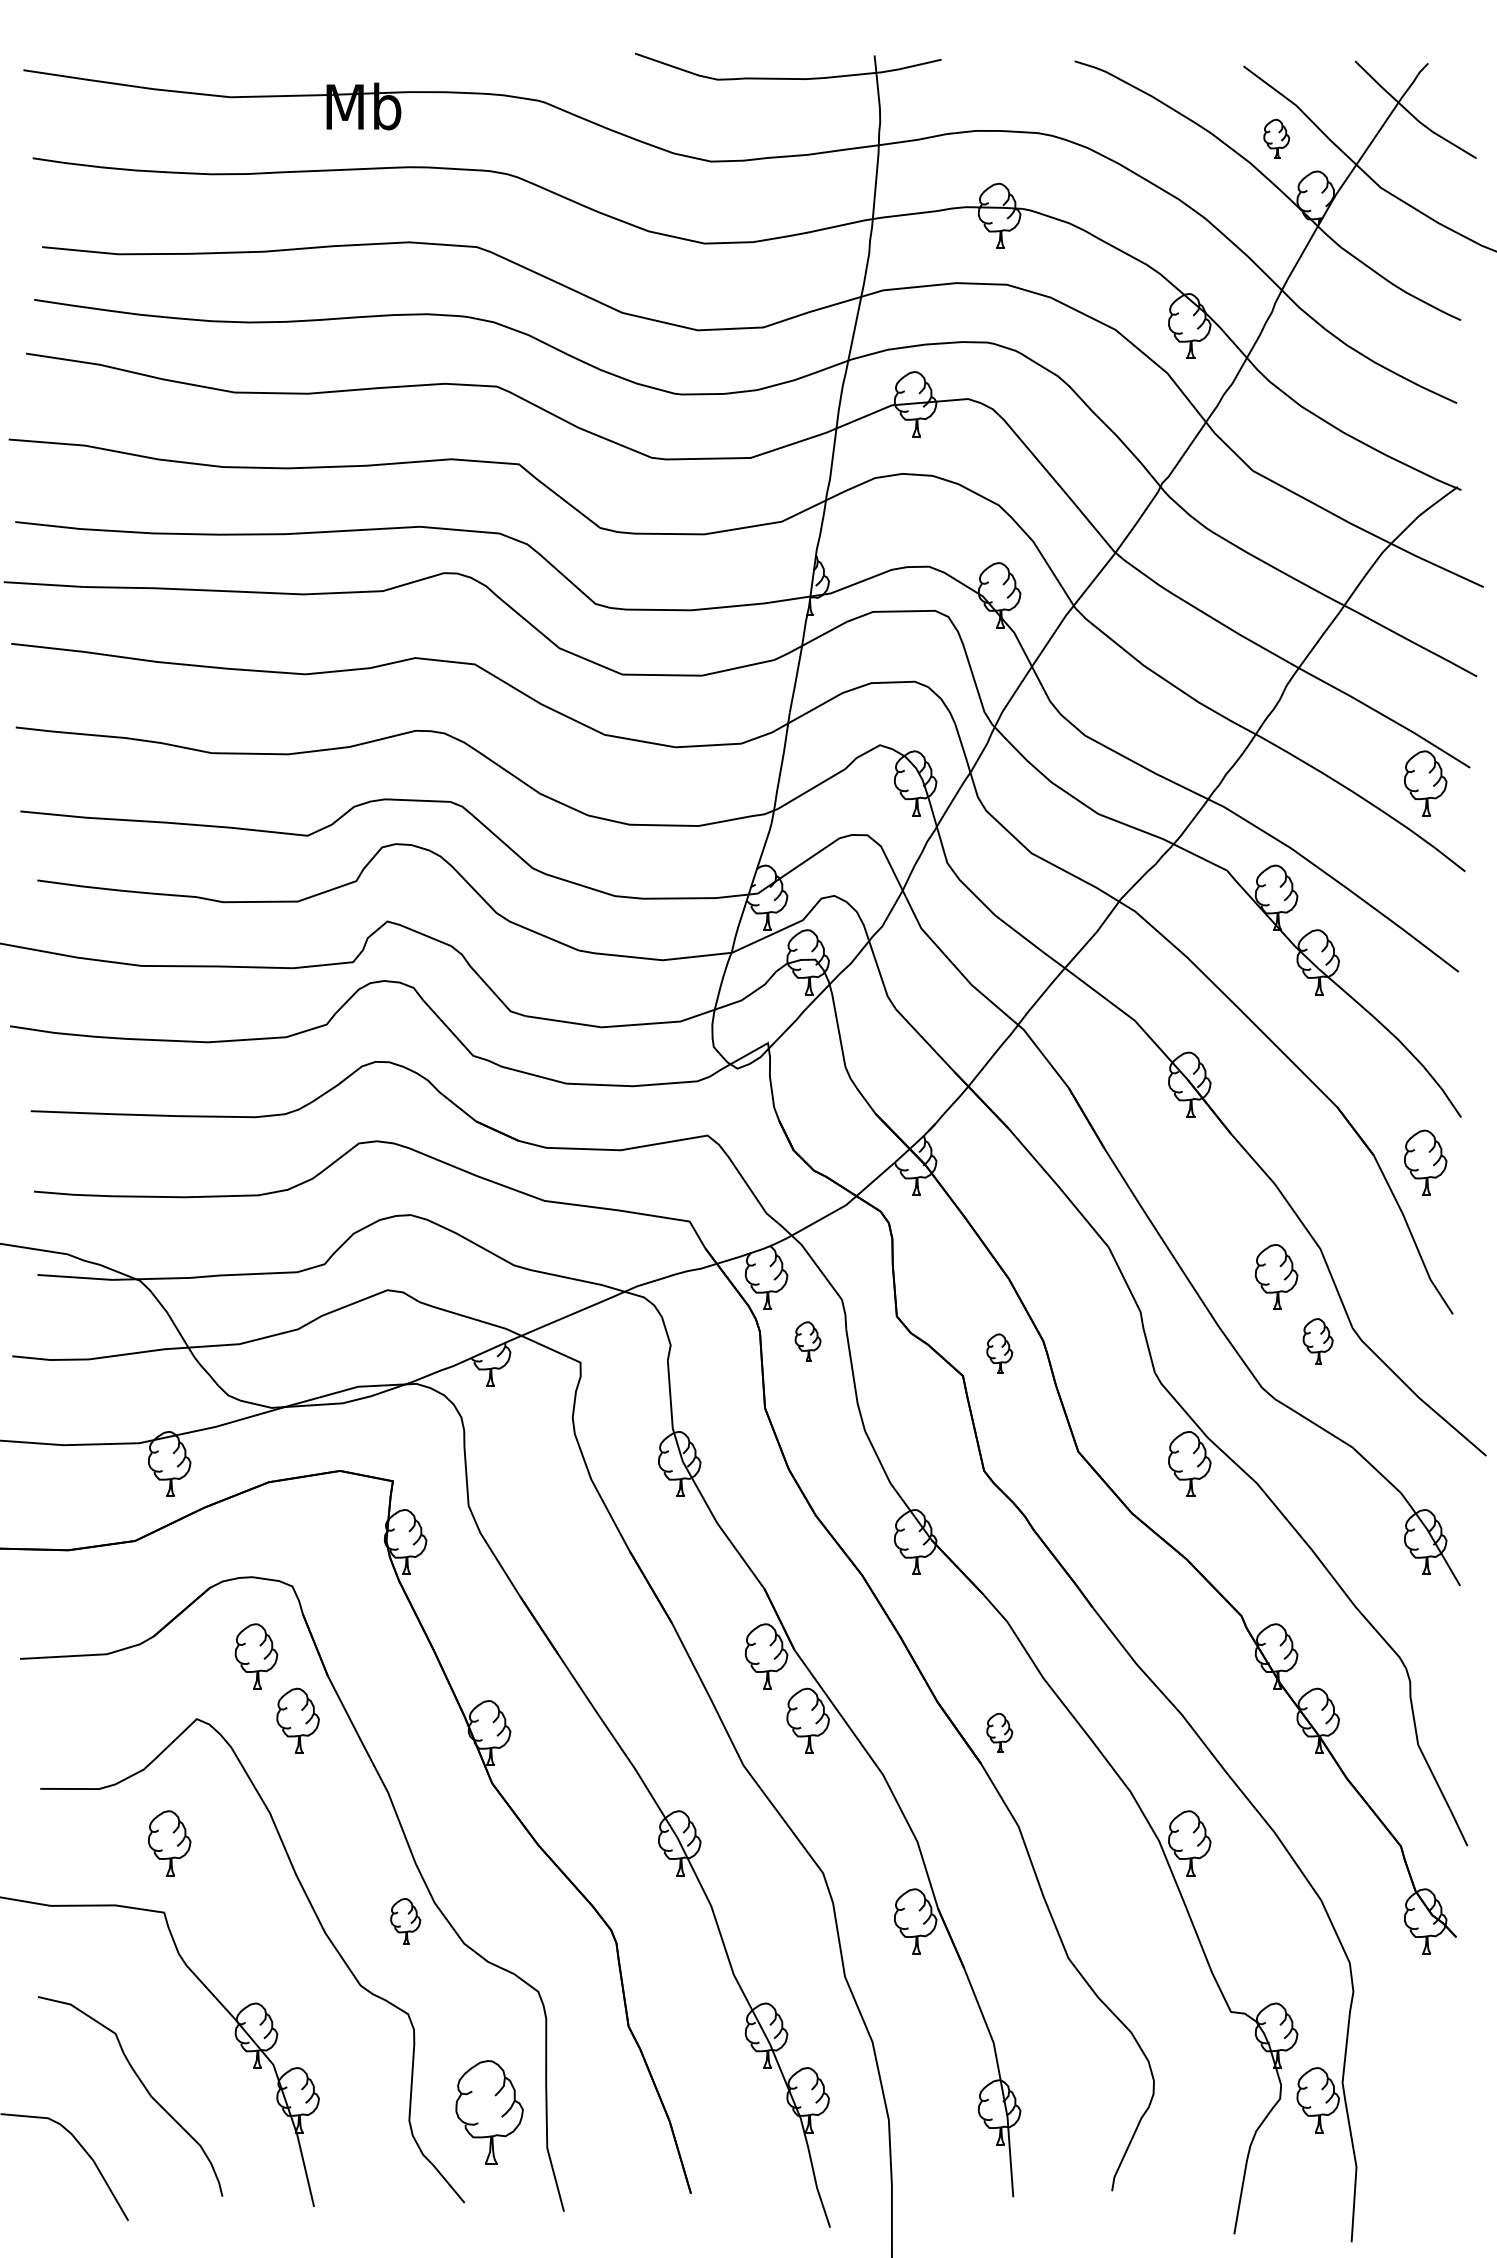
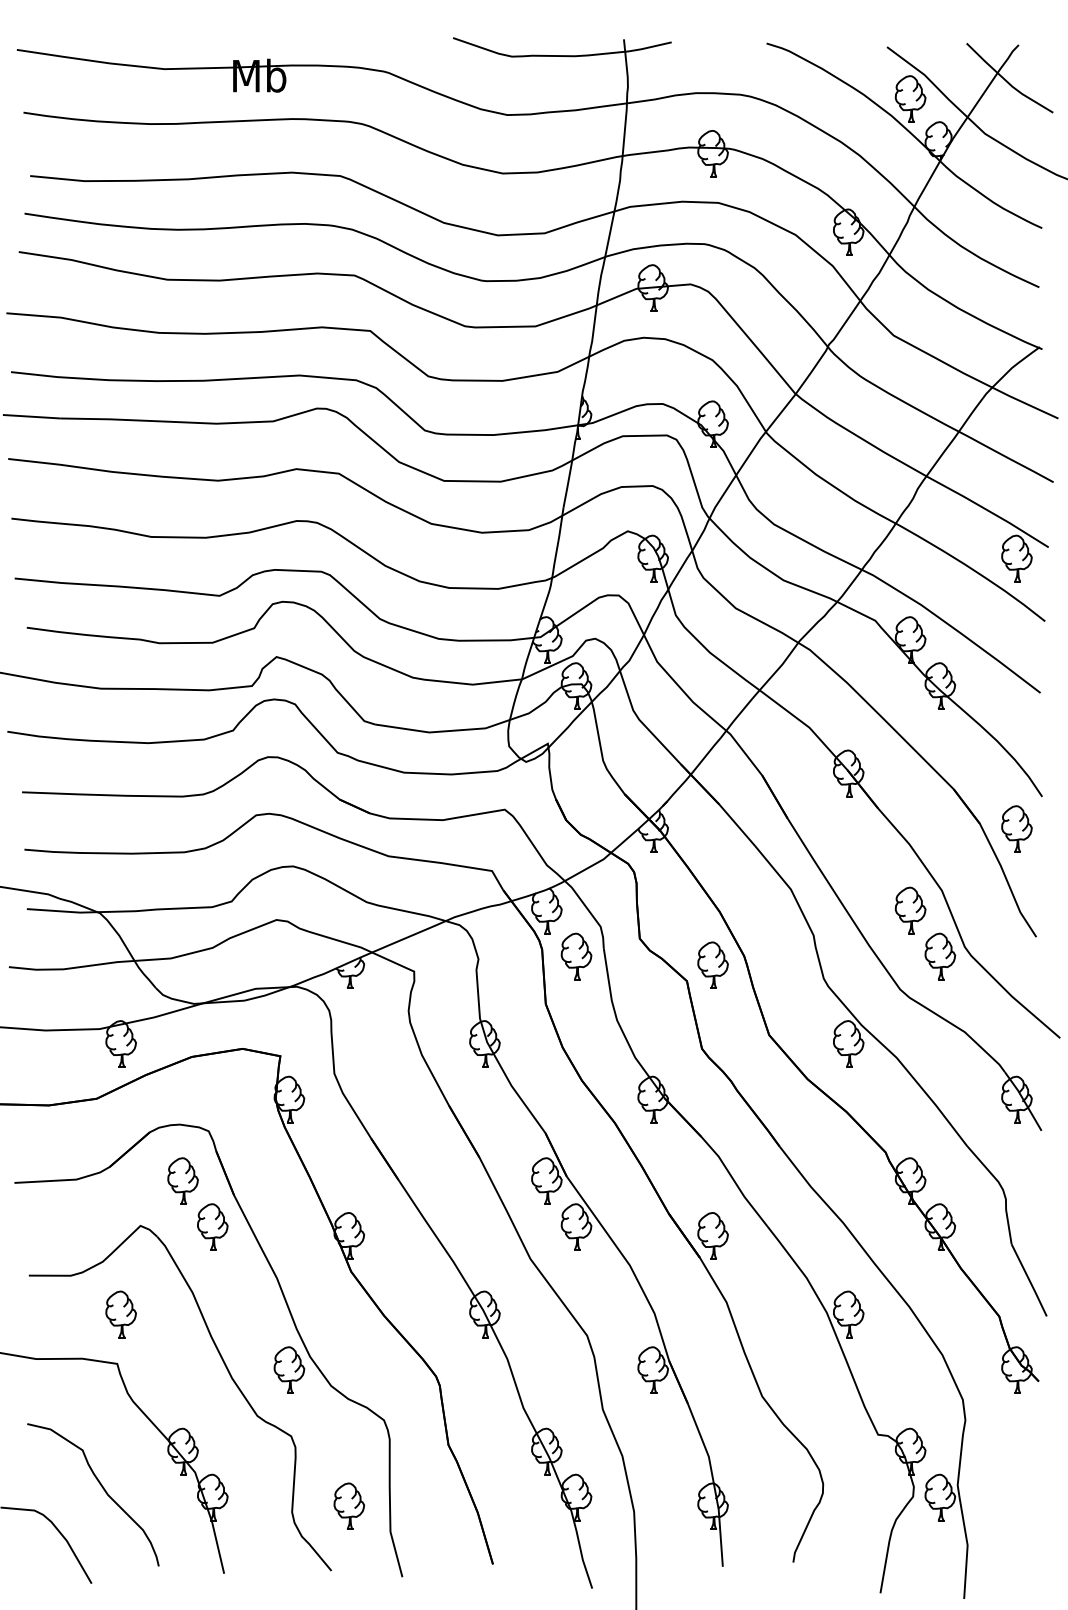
part: (1276, 138) -> (910, 98), size x1.67
part: (807, 1341) -> (576, 956), size x1.67
part: (1317, 1341) -> (939, 956), size x1.43
part: (999, 1353) -> (713, 965), size x1.67
part: (999, 1732) -> (713, 1235), size x1.67
part: (405, 1921) -> (289, 1370), size x1.43
part: (489, 2112) -> (349, 1506), size x0.62

